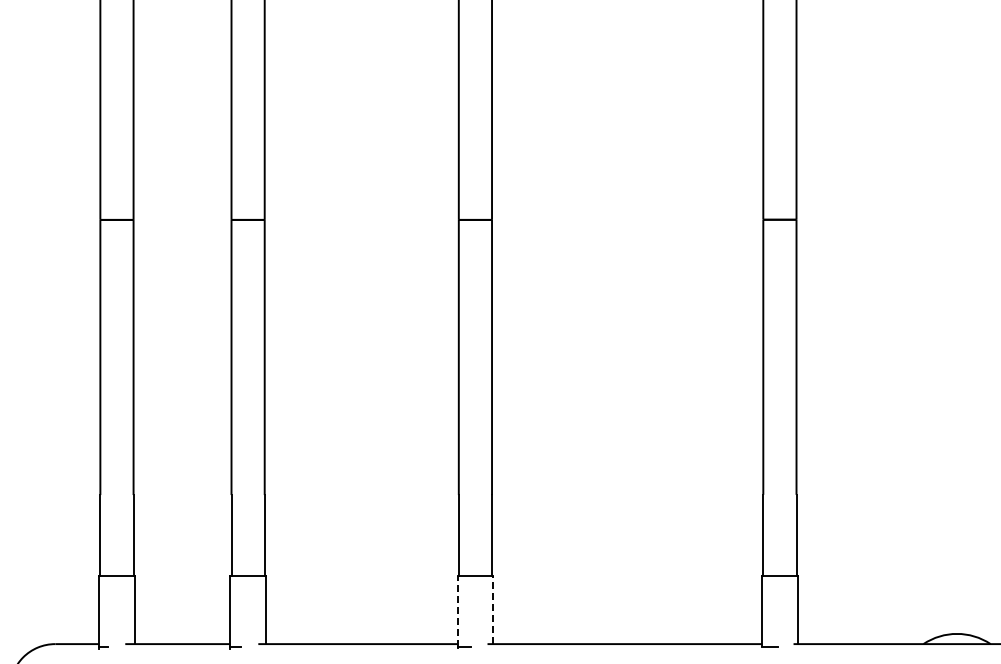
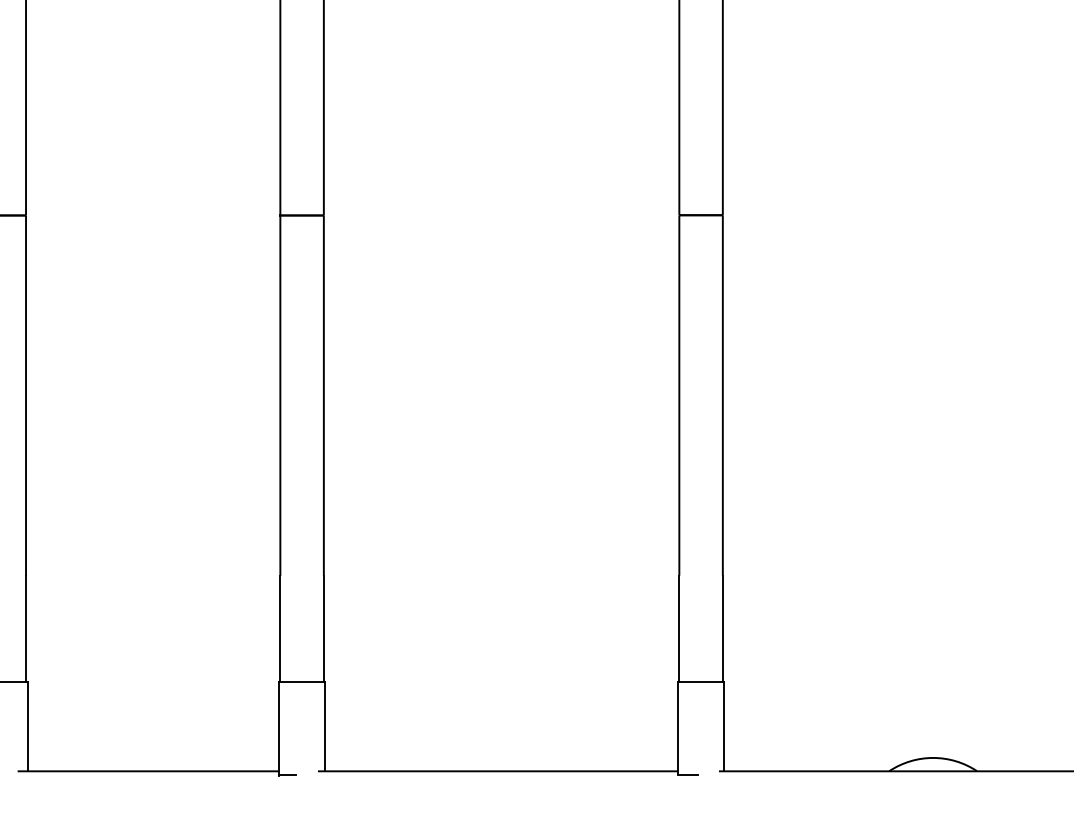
line: (493, 609) -> (325, 725), dashed -> solid
line: (457, 611) -> (278, 728), dashed -> solid

